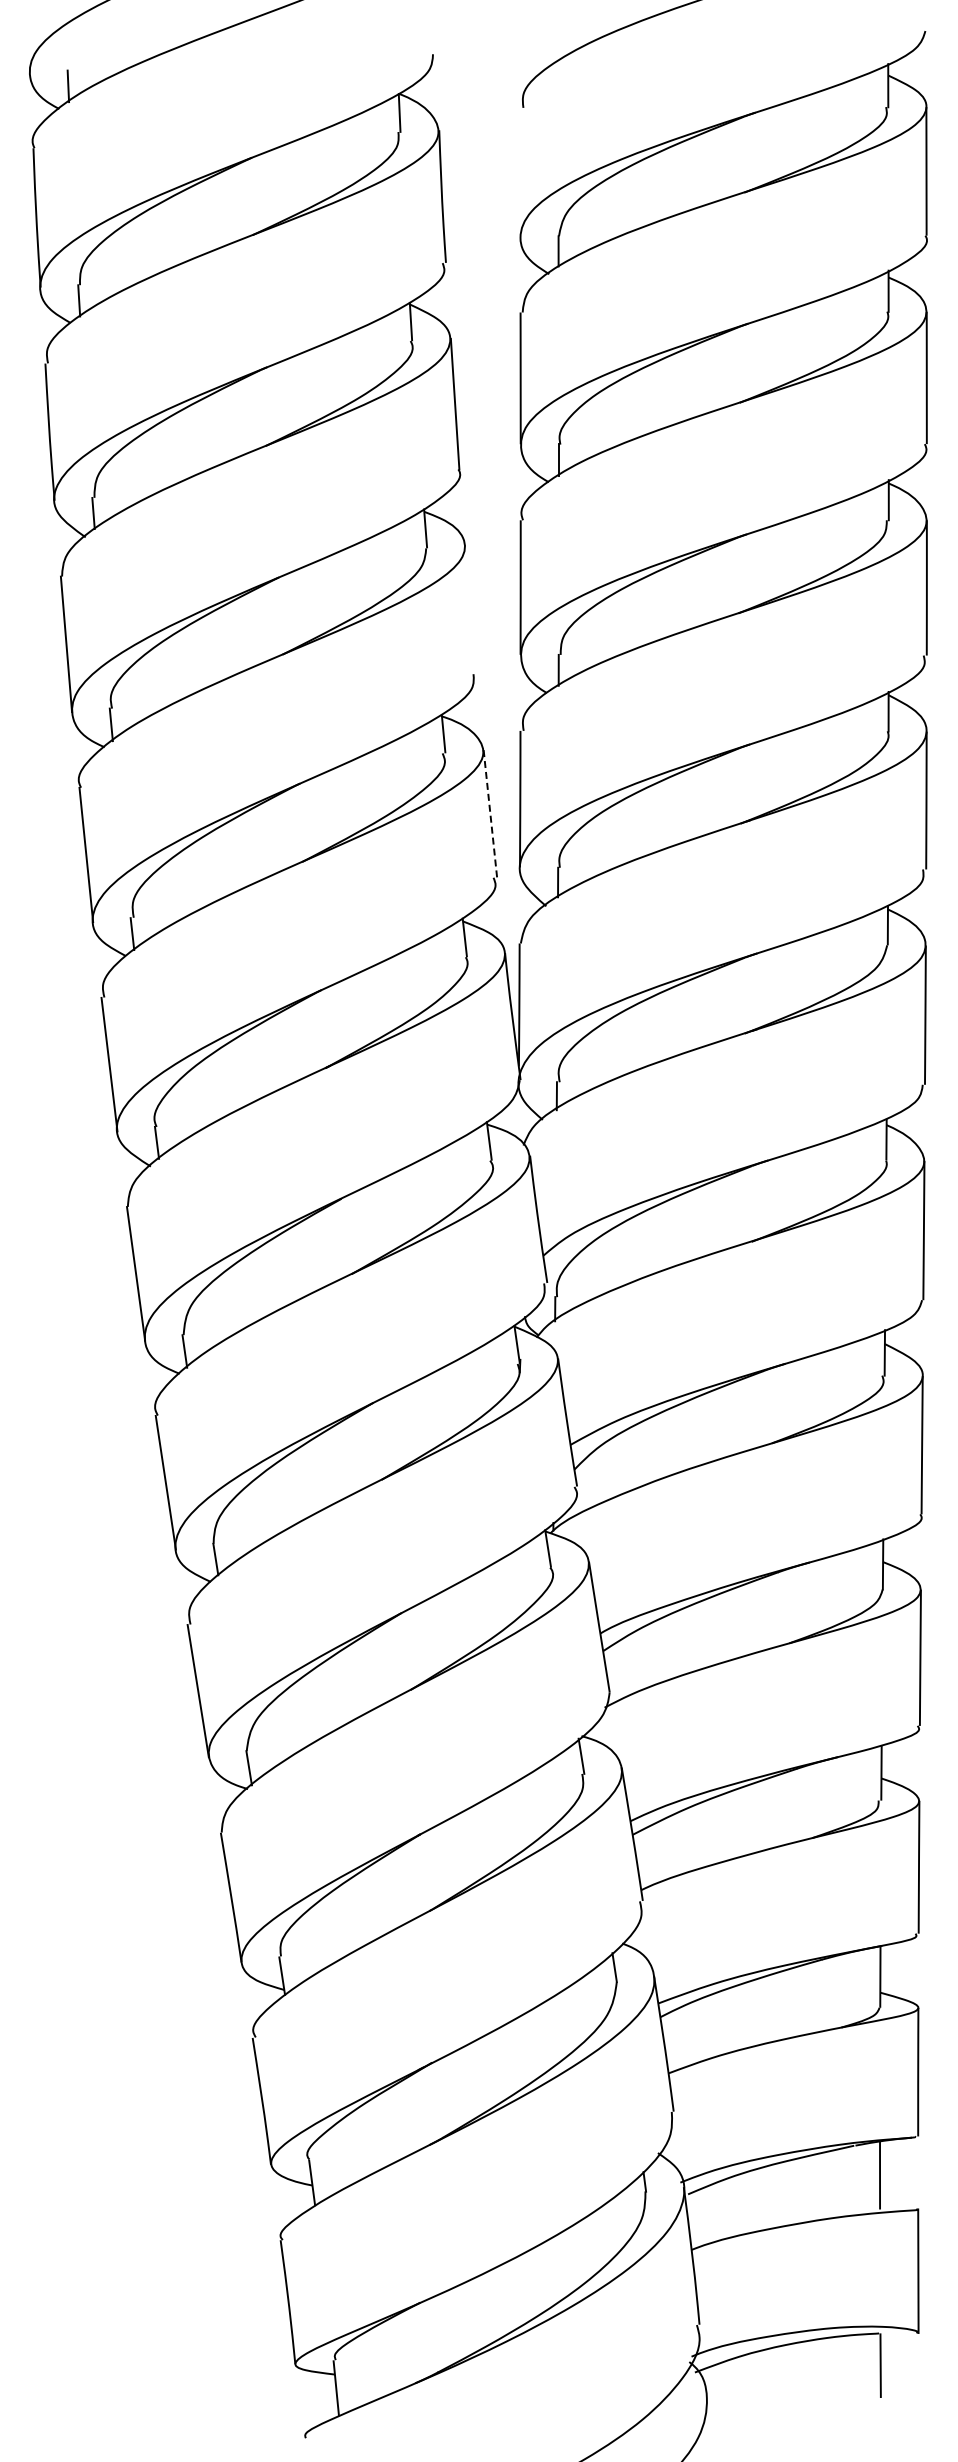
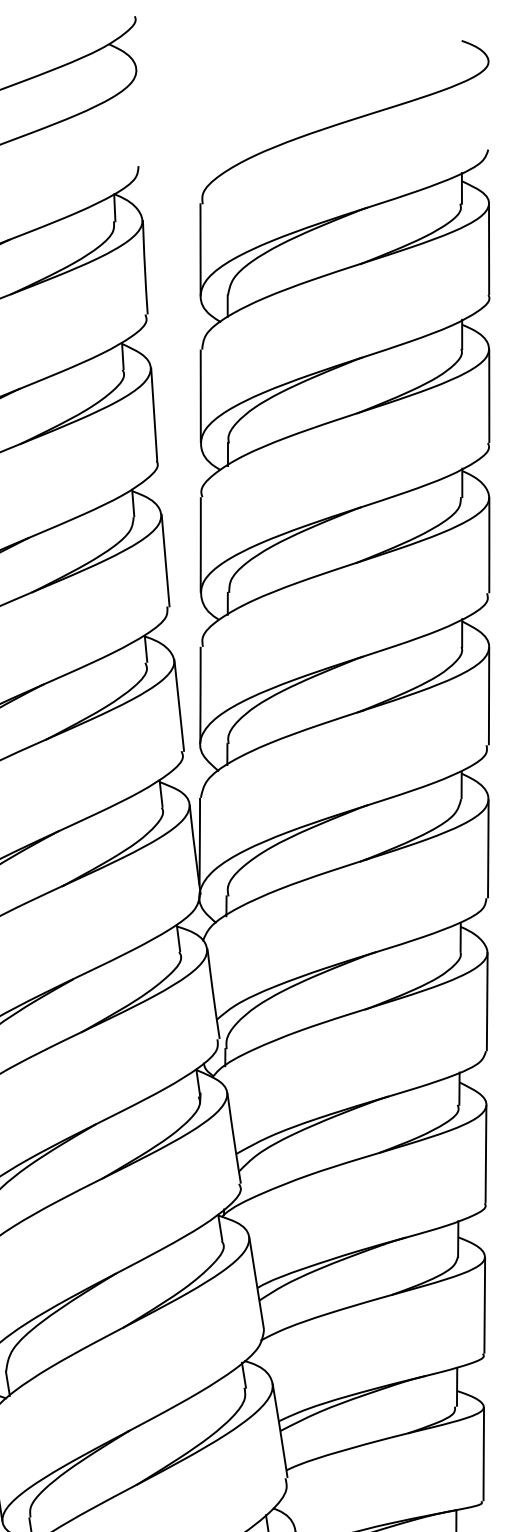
line: (520, 171) -> (200, 249), added
line: (470, 609) -> (165, 560), added
line: (490, 813) -> (179, 705), dashed -> solid

